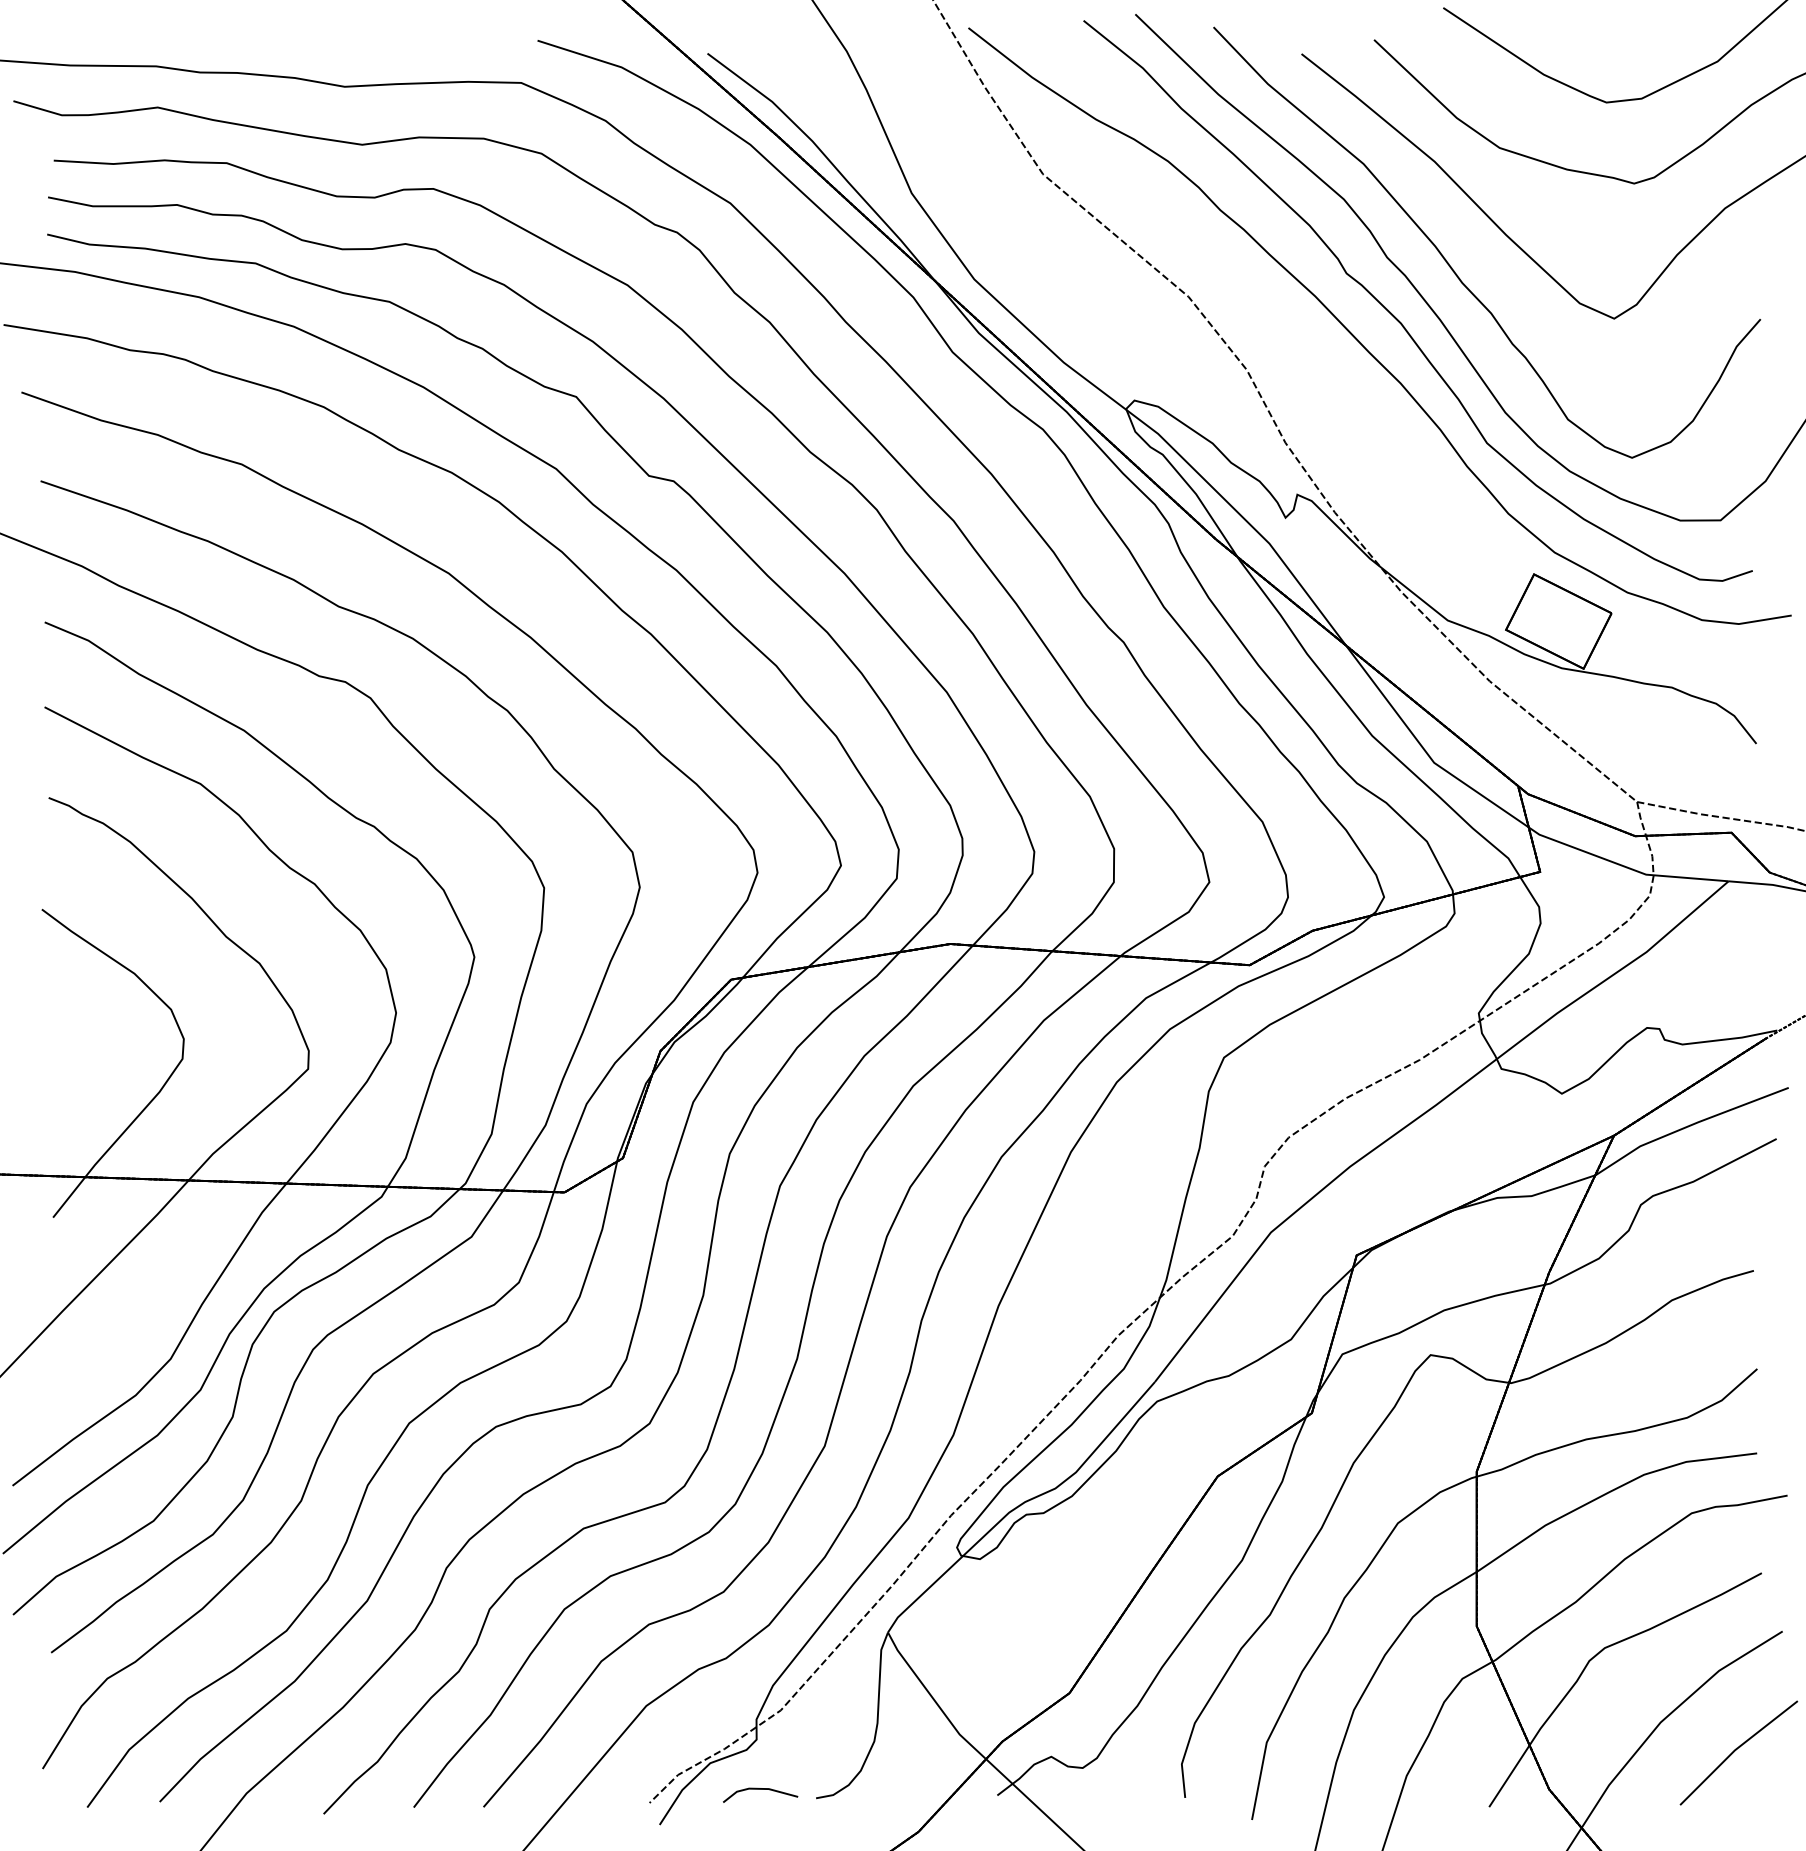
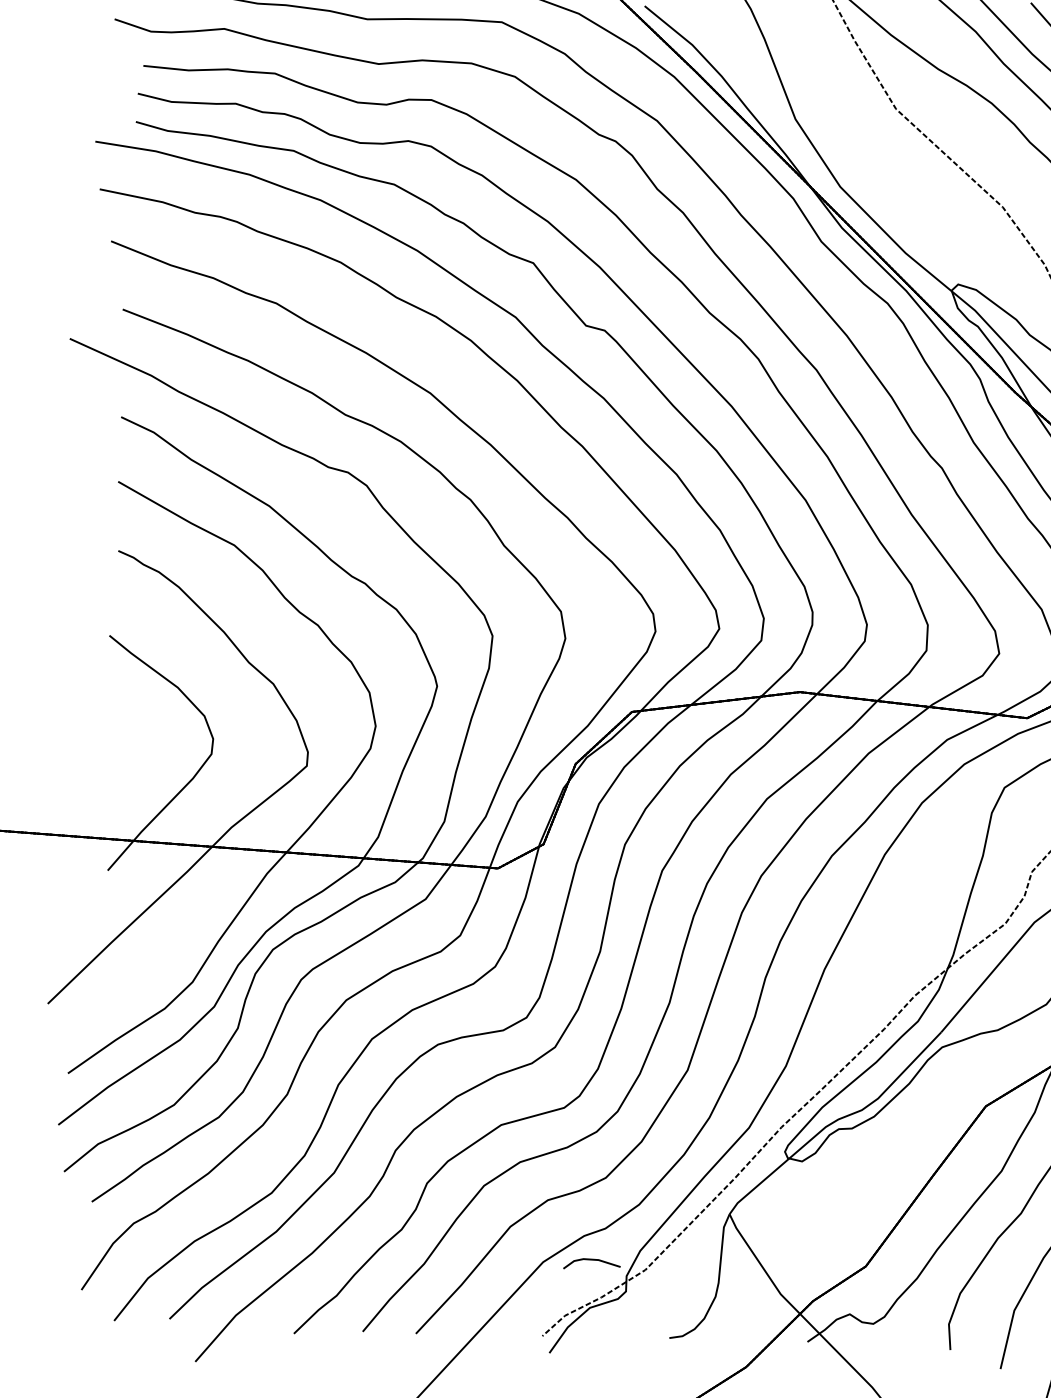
line: (760, 1789) -> (592, 1260), moved

